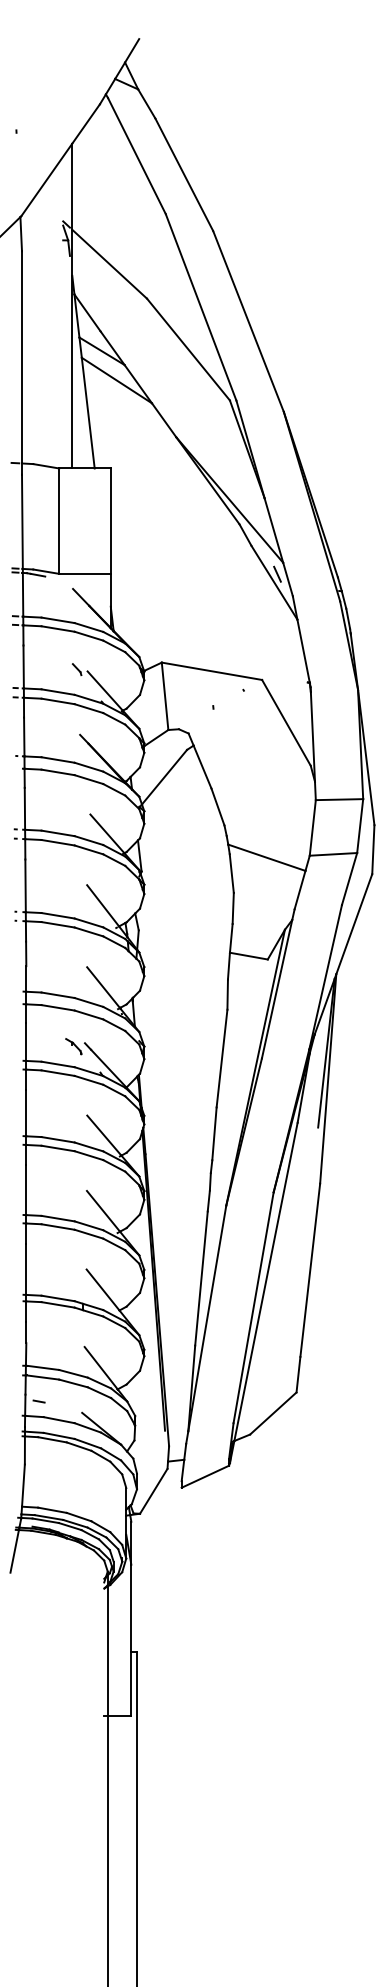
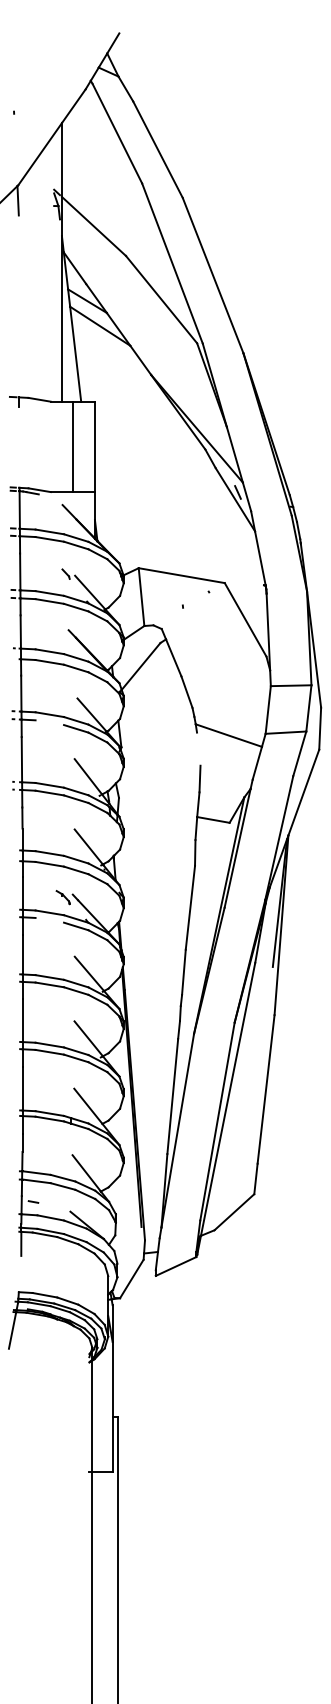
line: (21, 357) -> (18, 306), removed
line: (21, 520) -> (18, 446), removed
line: (58, 520) -> (72, 446), moved
line: (57, 842) -> (49, 722), removed
line: (231, 872) -> (198, 748), removed
line: (57, 1072) -> (49, 919), removed
line: (22, 1484) -> (19, 1273), removed

